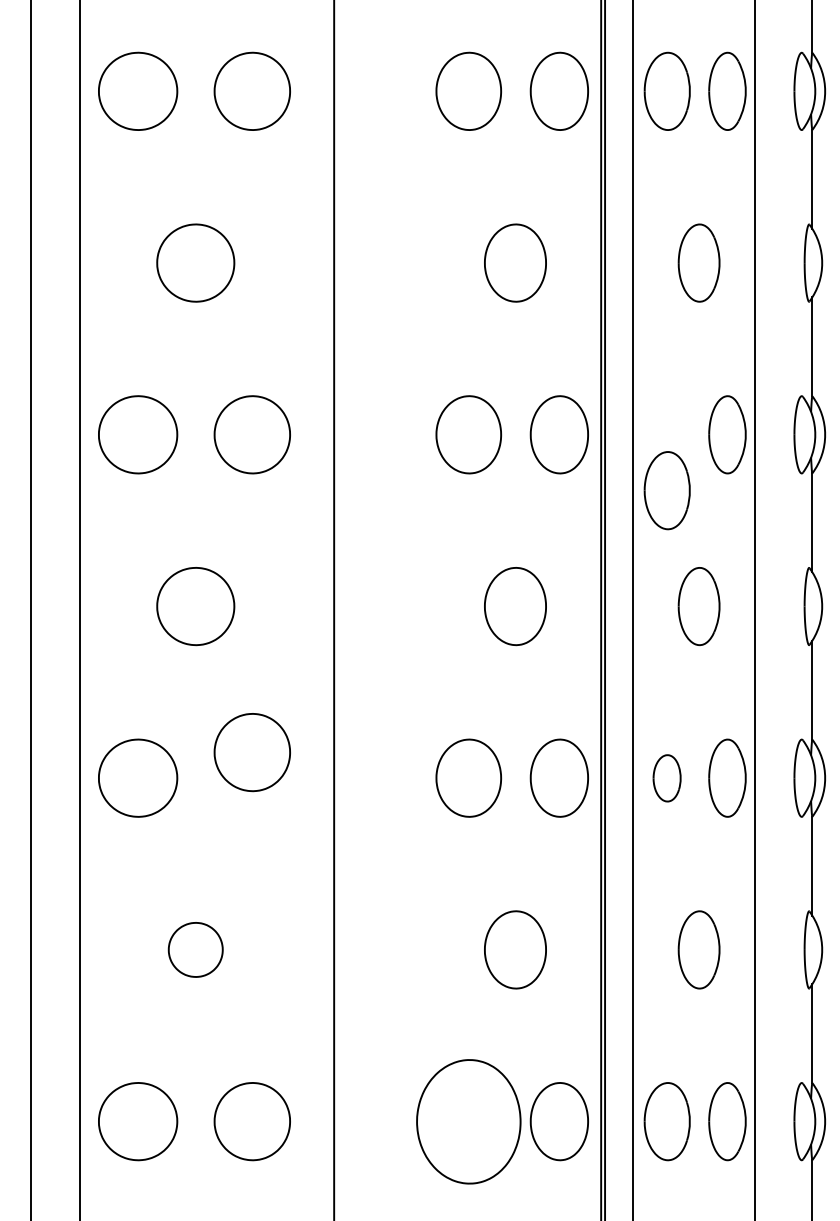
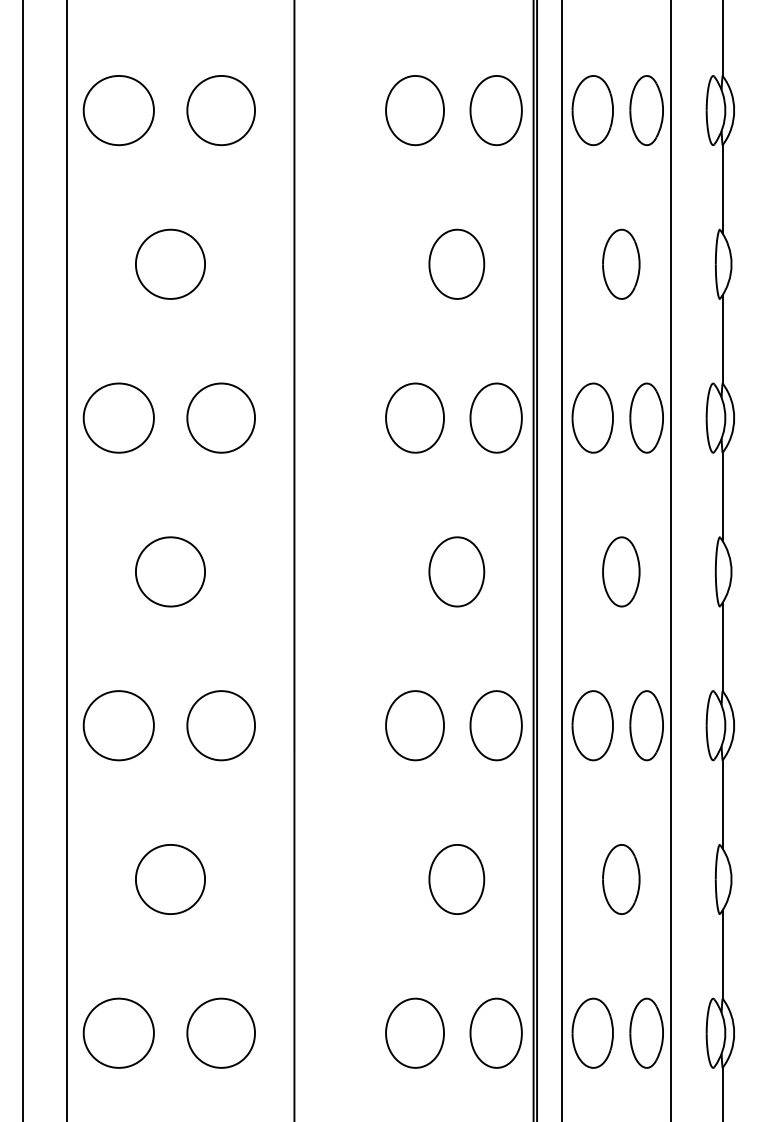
part: (666, 489) -> (592, 417), moved
part: (251, 752) -> (220, 725), moved
part: (666, 777) -> (592, 725), size x1.67
part: (195, 949) -> (170, 879), size x1.43
part: (468, 1120) -> (414, 1032), size x0.62

